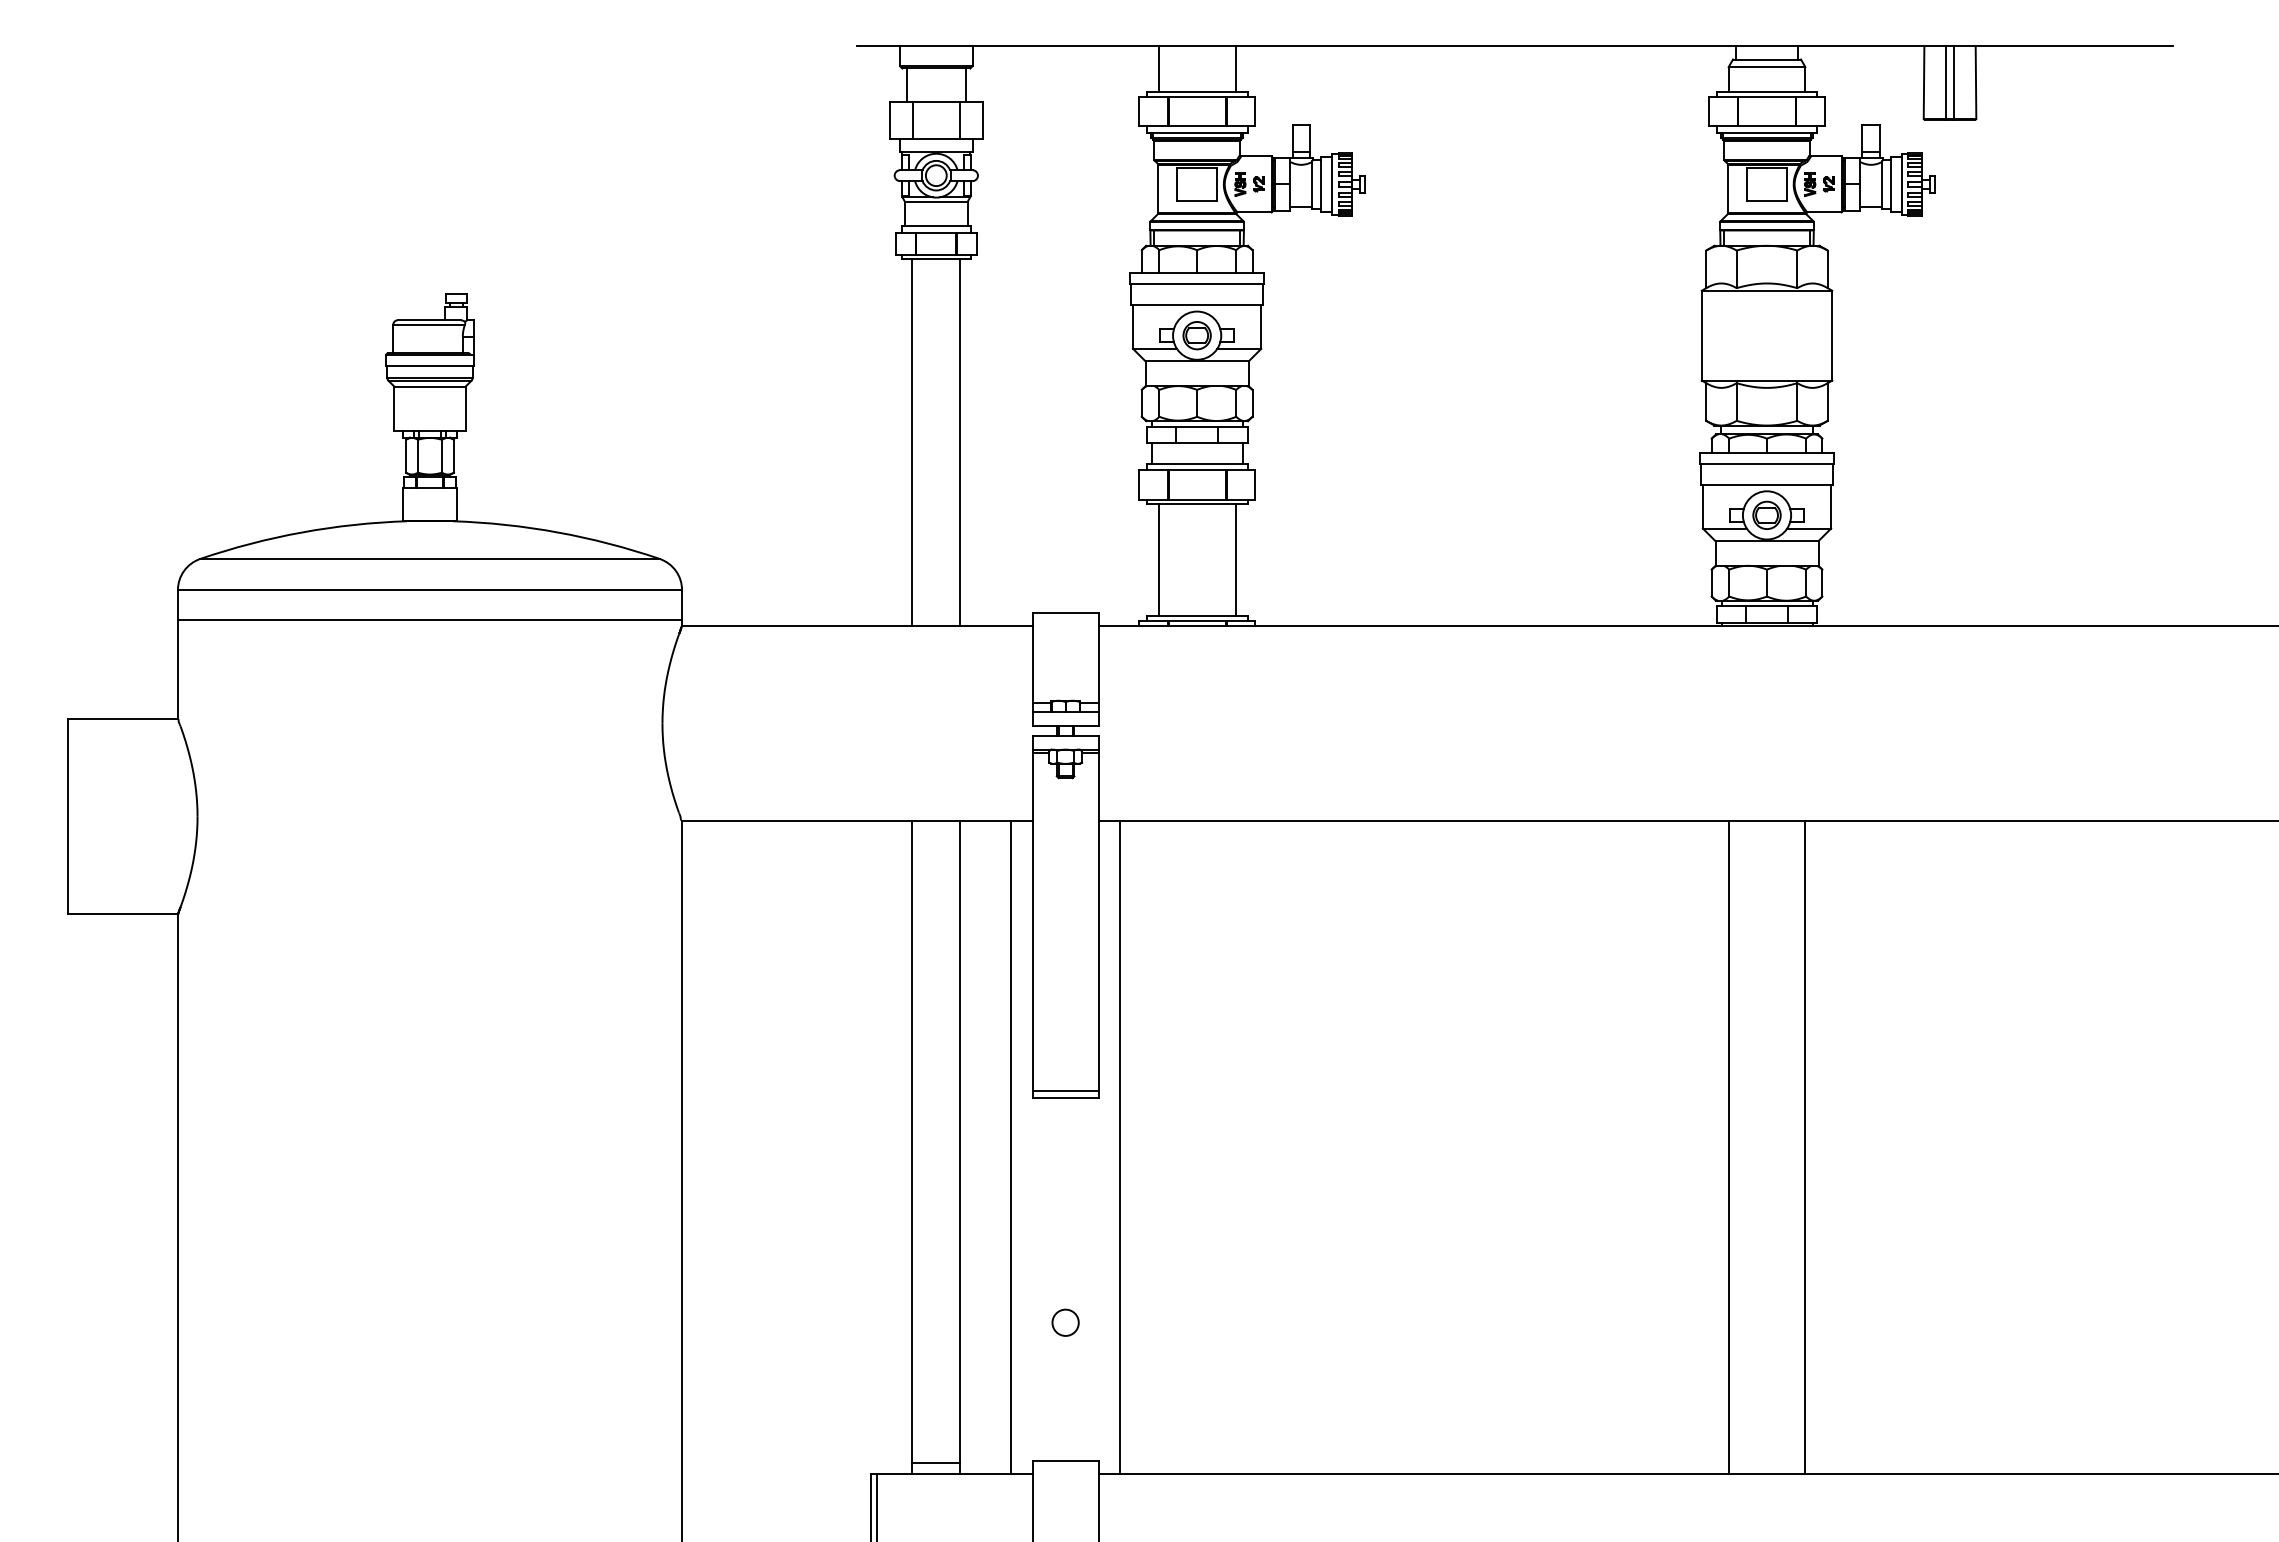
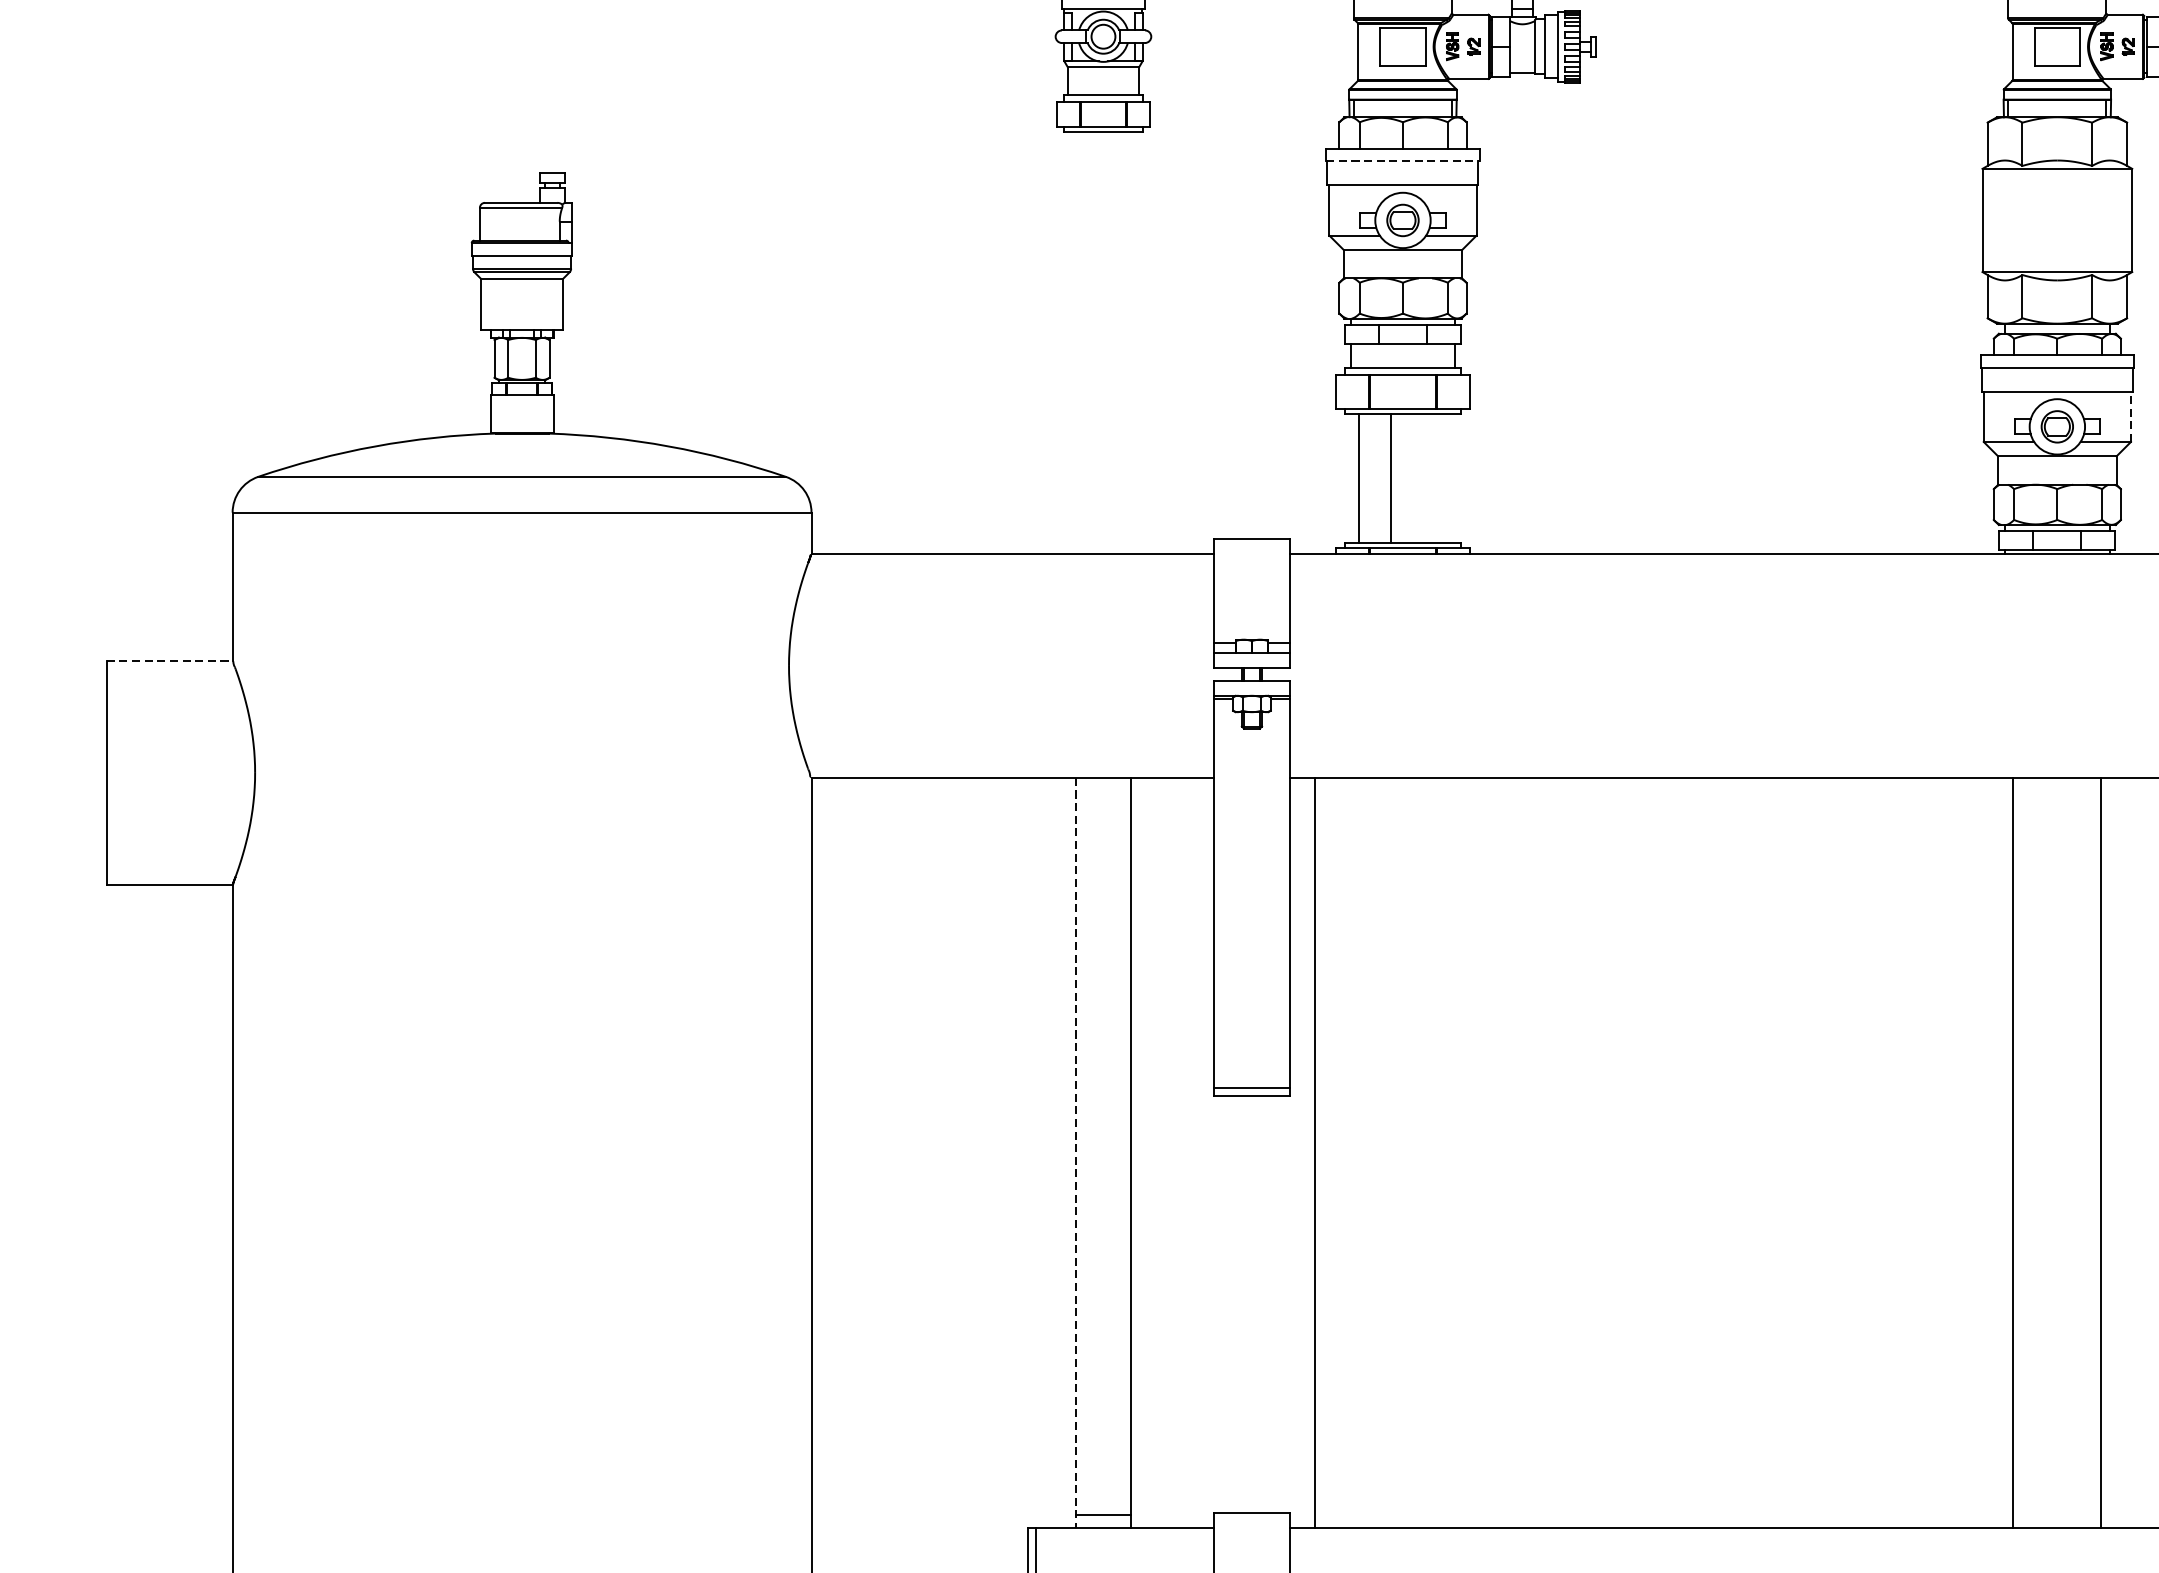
line: (1197, 284) -> (1403, 161), solid -> dashed
line: (912, 442) -> (1076, 343), removed
line: (960, 442) -> (1131, 343), removed
line: (1831, 506) -> (2131, 416), solid -> dashed
line: (1235, 560) -> (1390, 478), moved
line: (429, 619) -> (521, 546), removed
line: (123, 719) -> (170, 661), solid -> dashed
line: (1010, 1147) -> (1188, 1152), removed
line: (912, 1148) -> (1076, 1153), solid -> dashed
circle: (1065, 1322) -> (1251, 1353), removed

